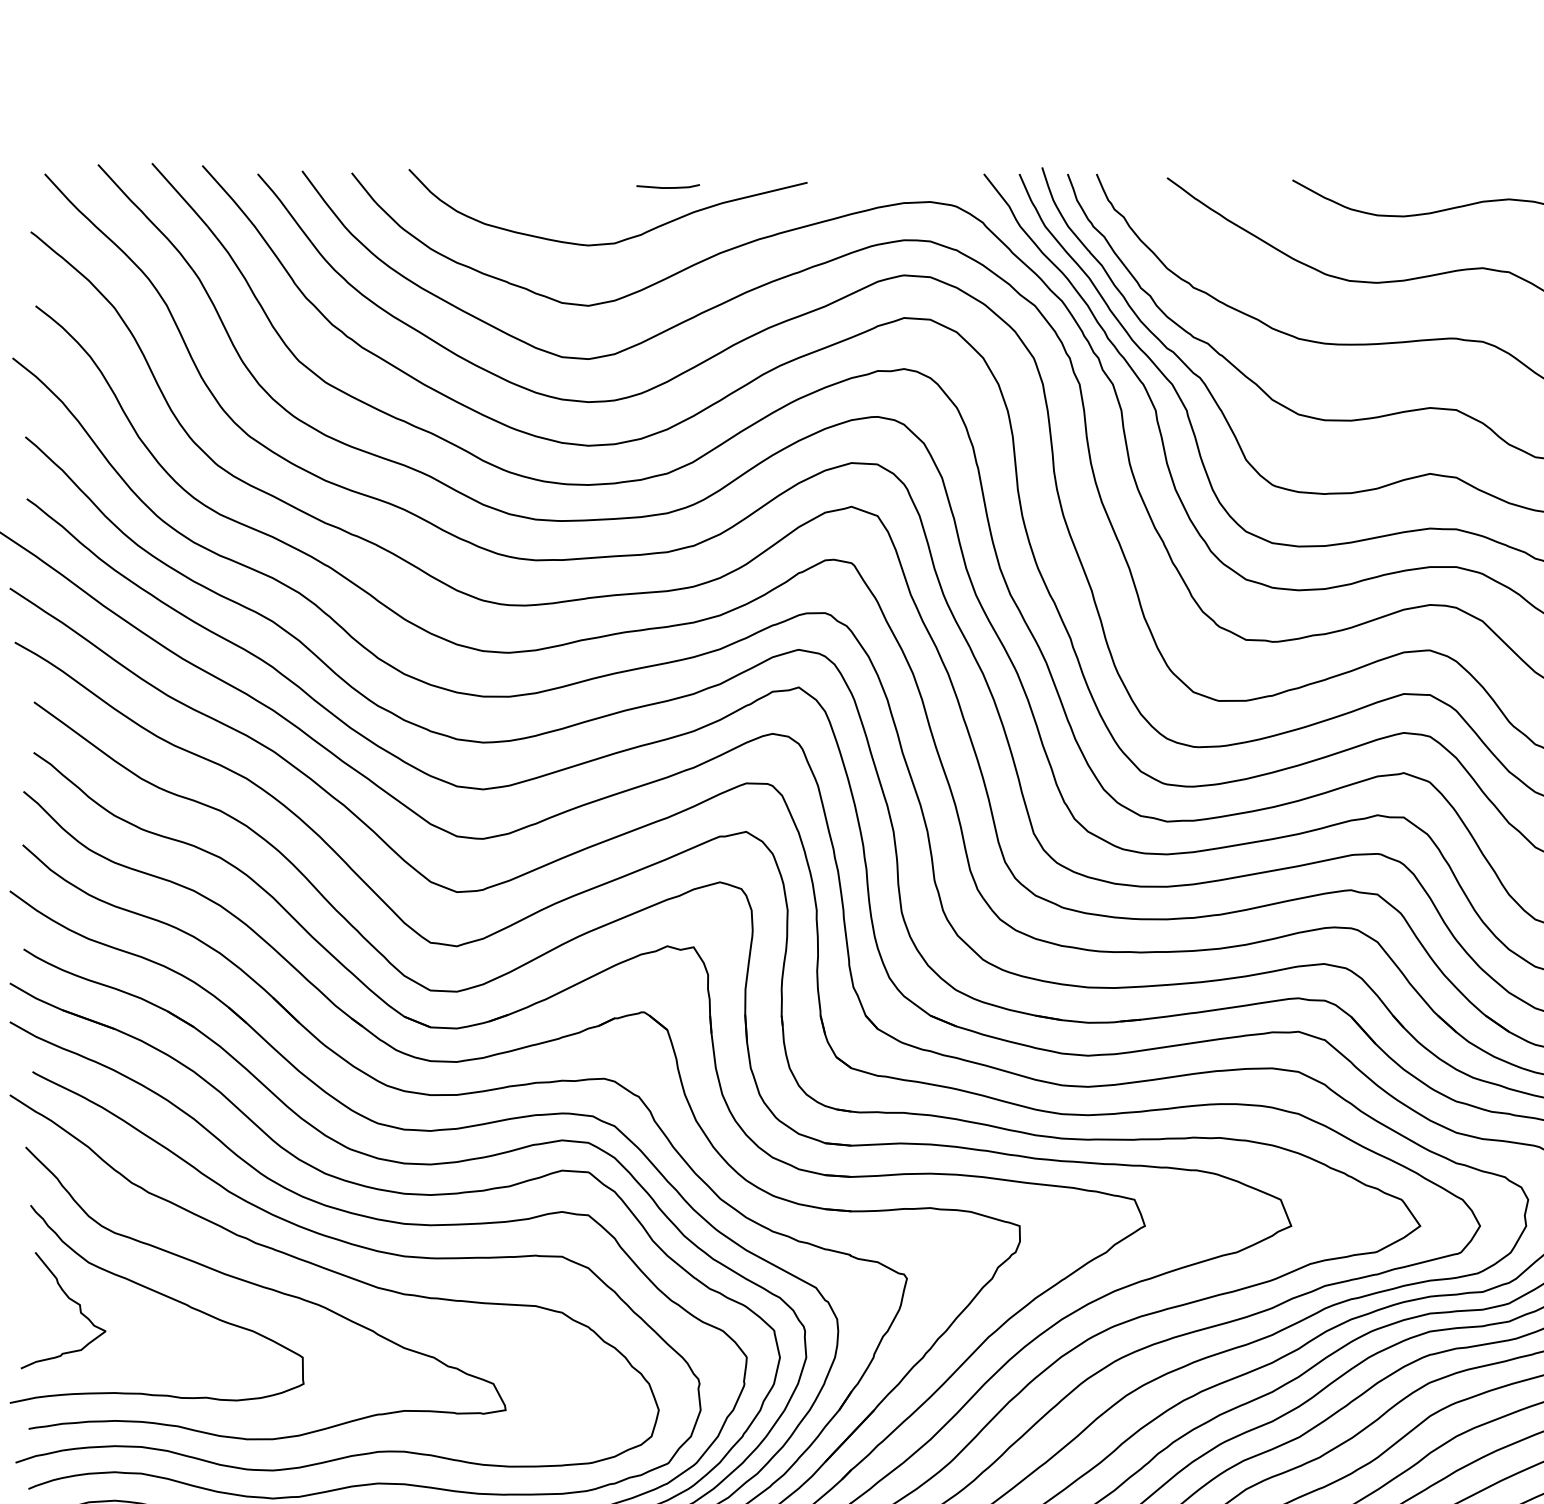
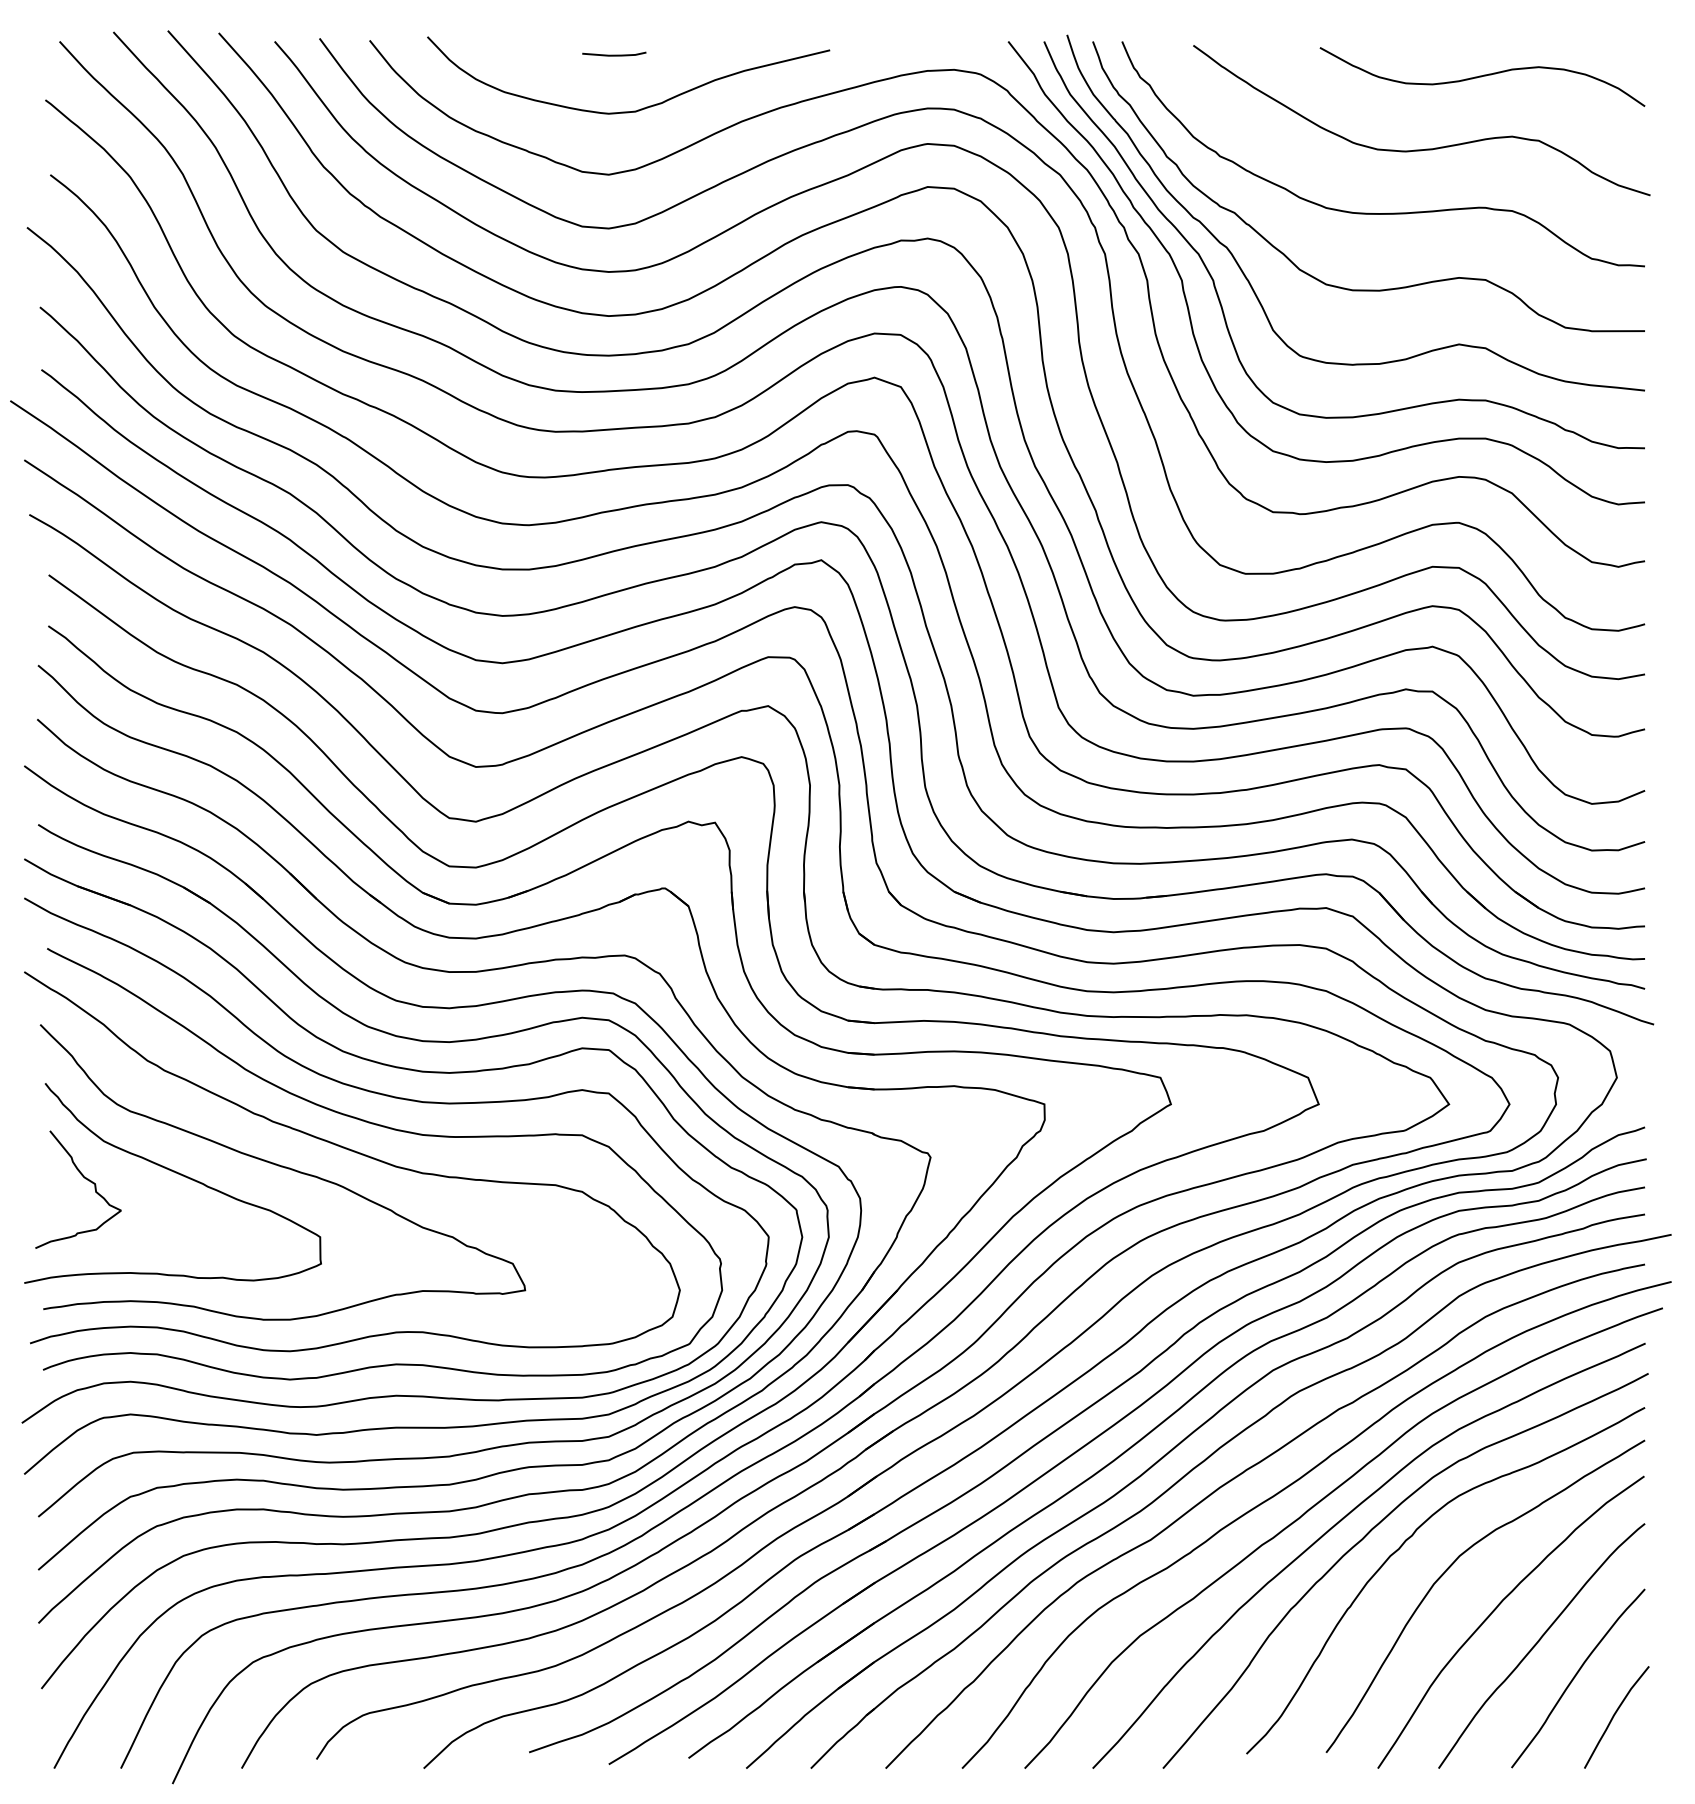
line: (668, 186) -> (614, 54), moved

